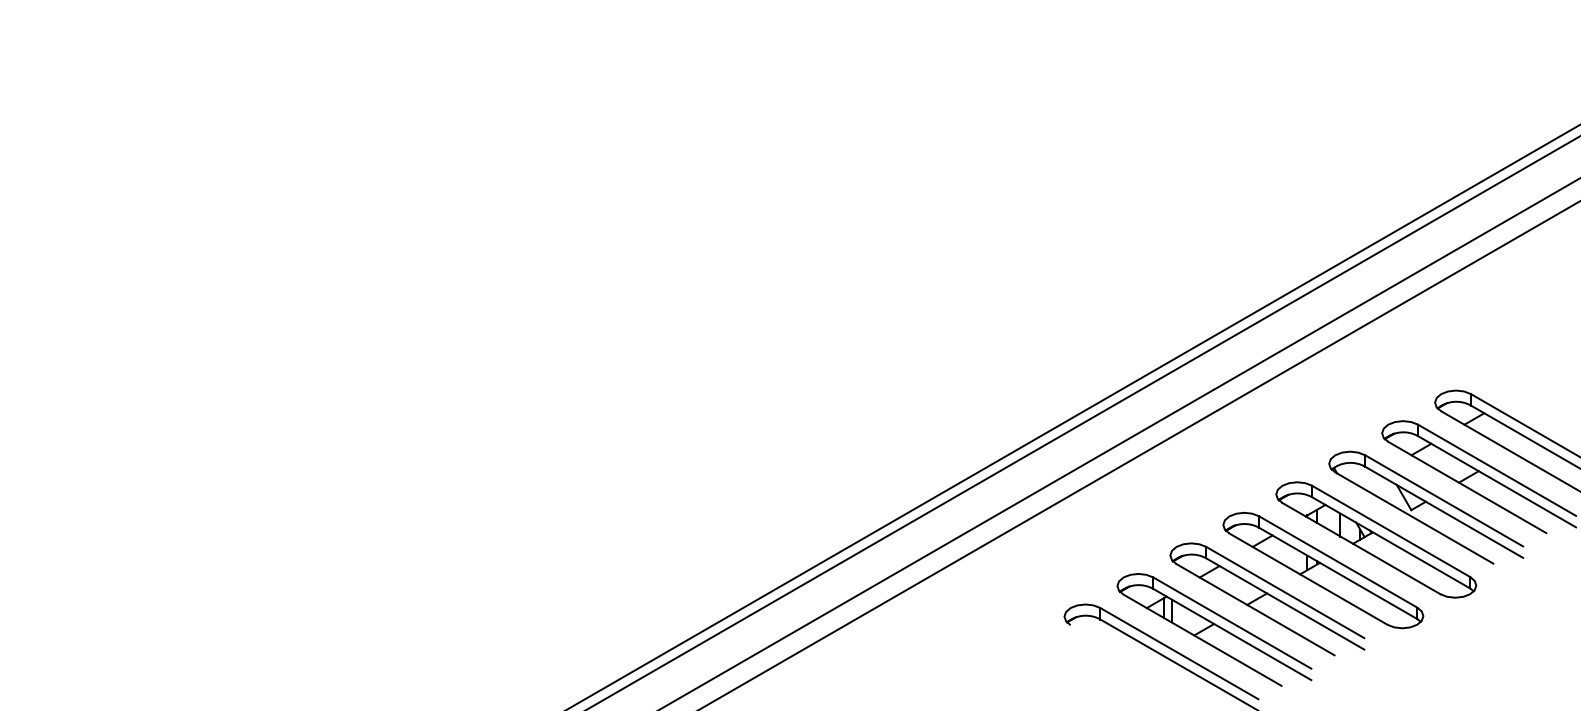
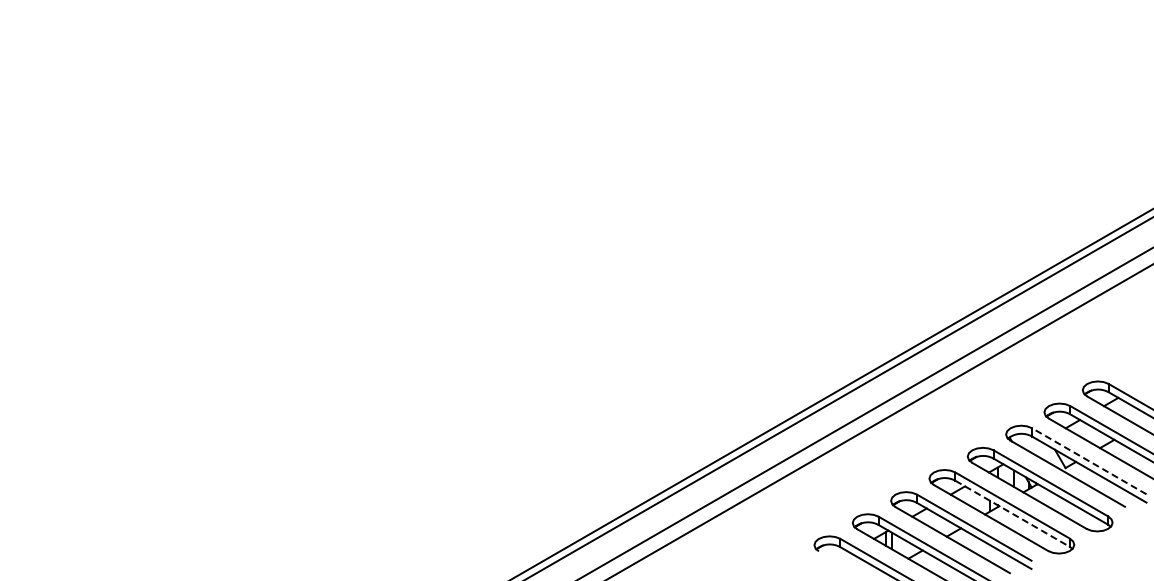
line: (1442, 501) -> (1088, 461), solid -> dashed
line: (1339, 574) -> (1013, 514), solid -> dashed

